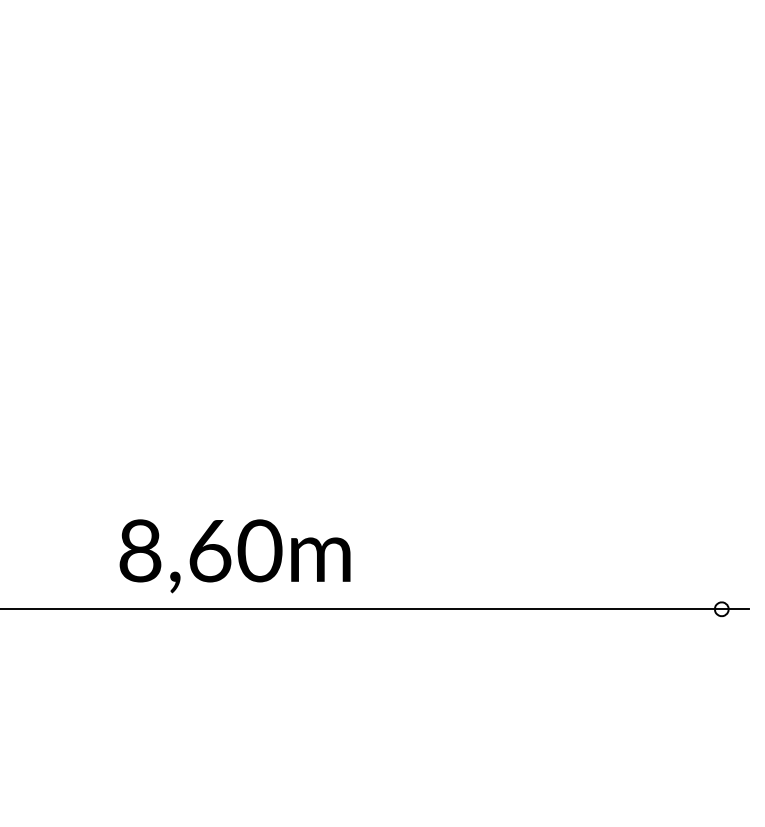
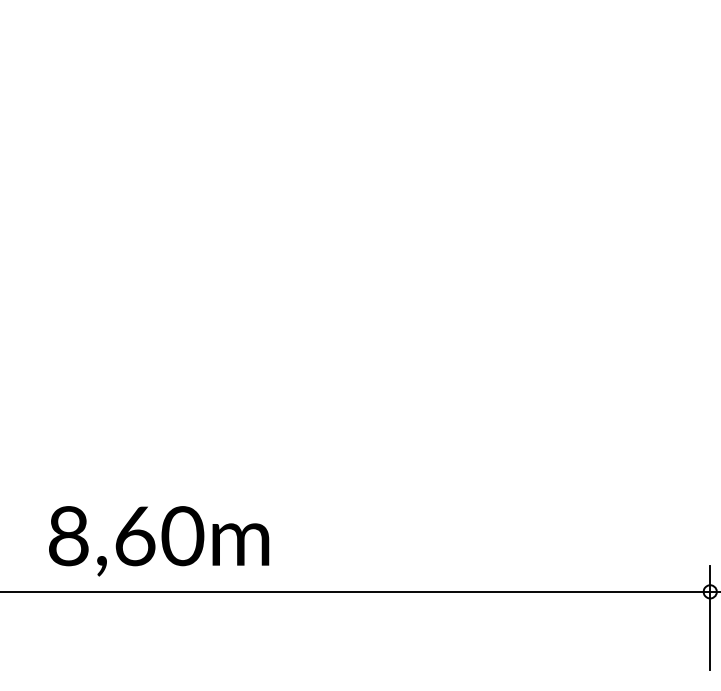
text: (234, 556) -> (158, 541), moved
line: (721, 636) -> (709, 617), added

